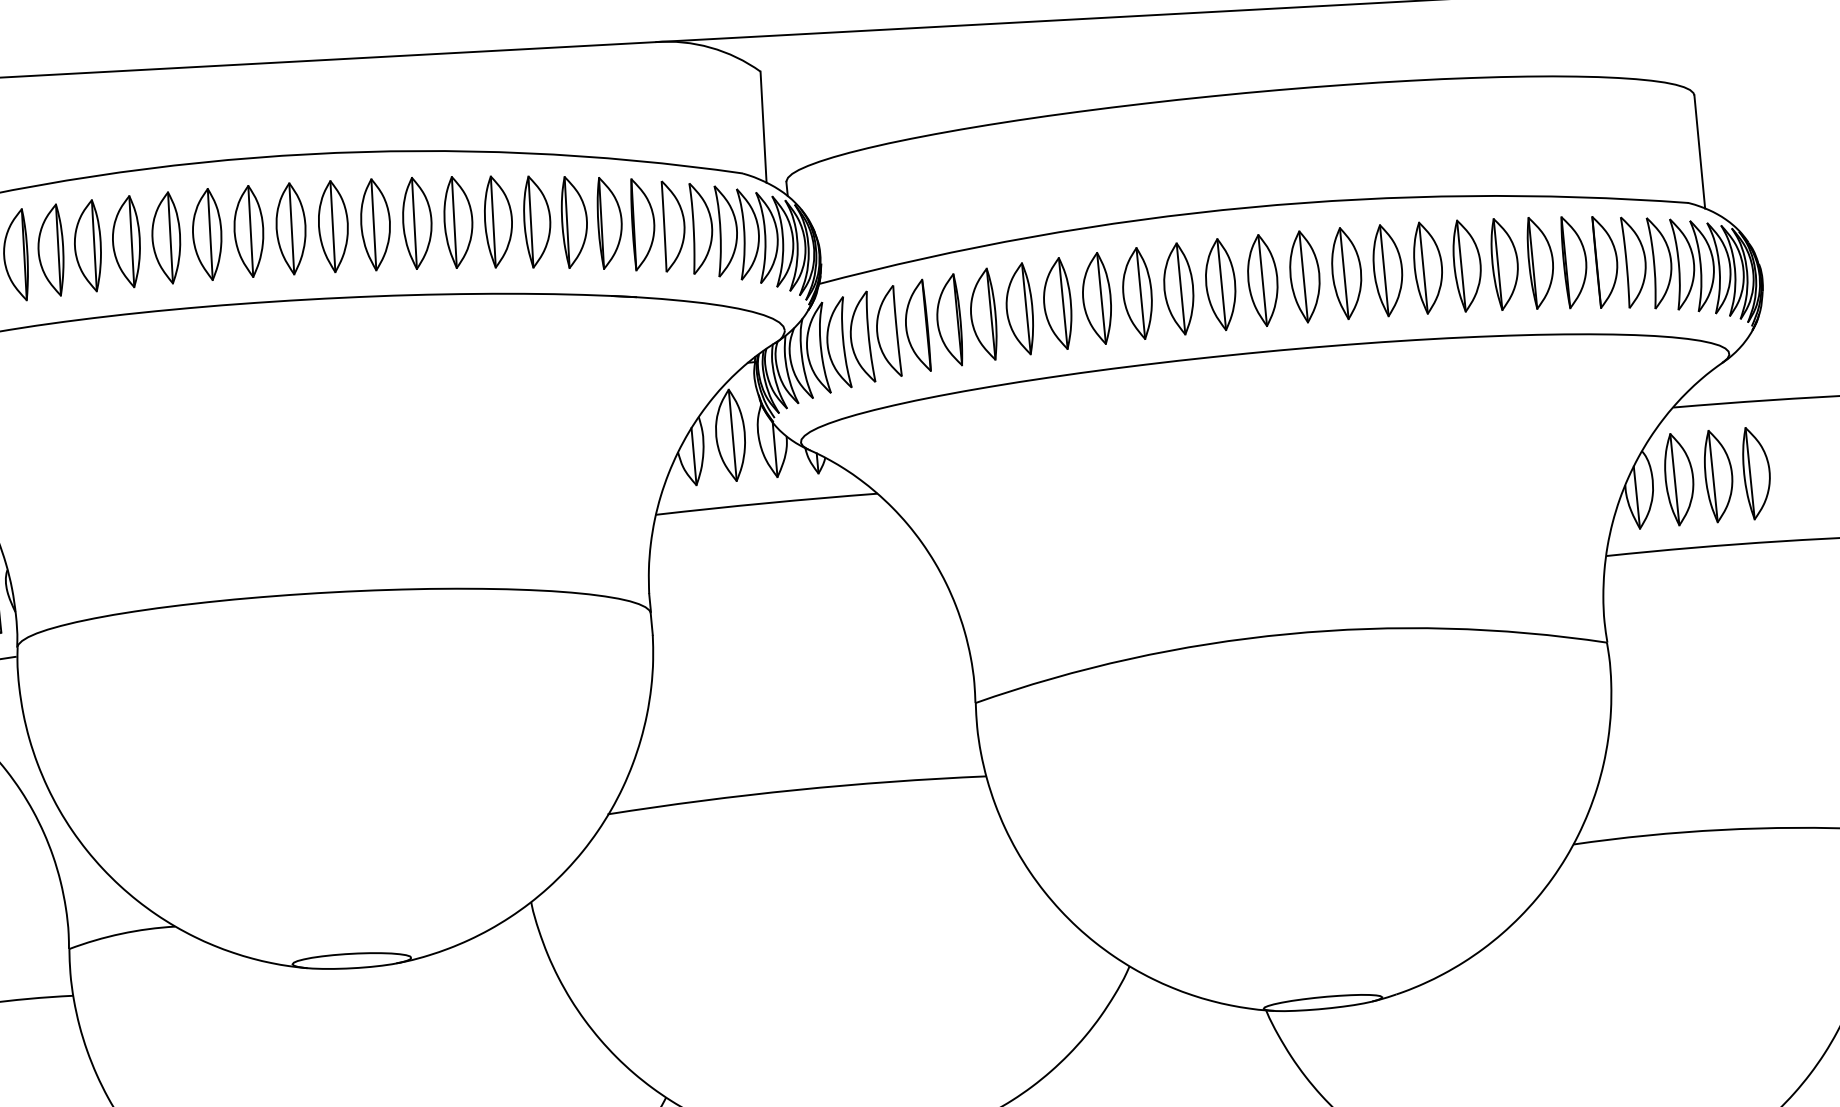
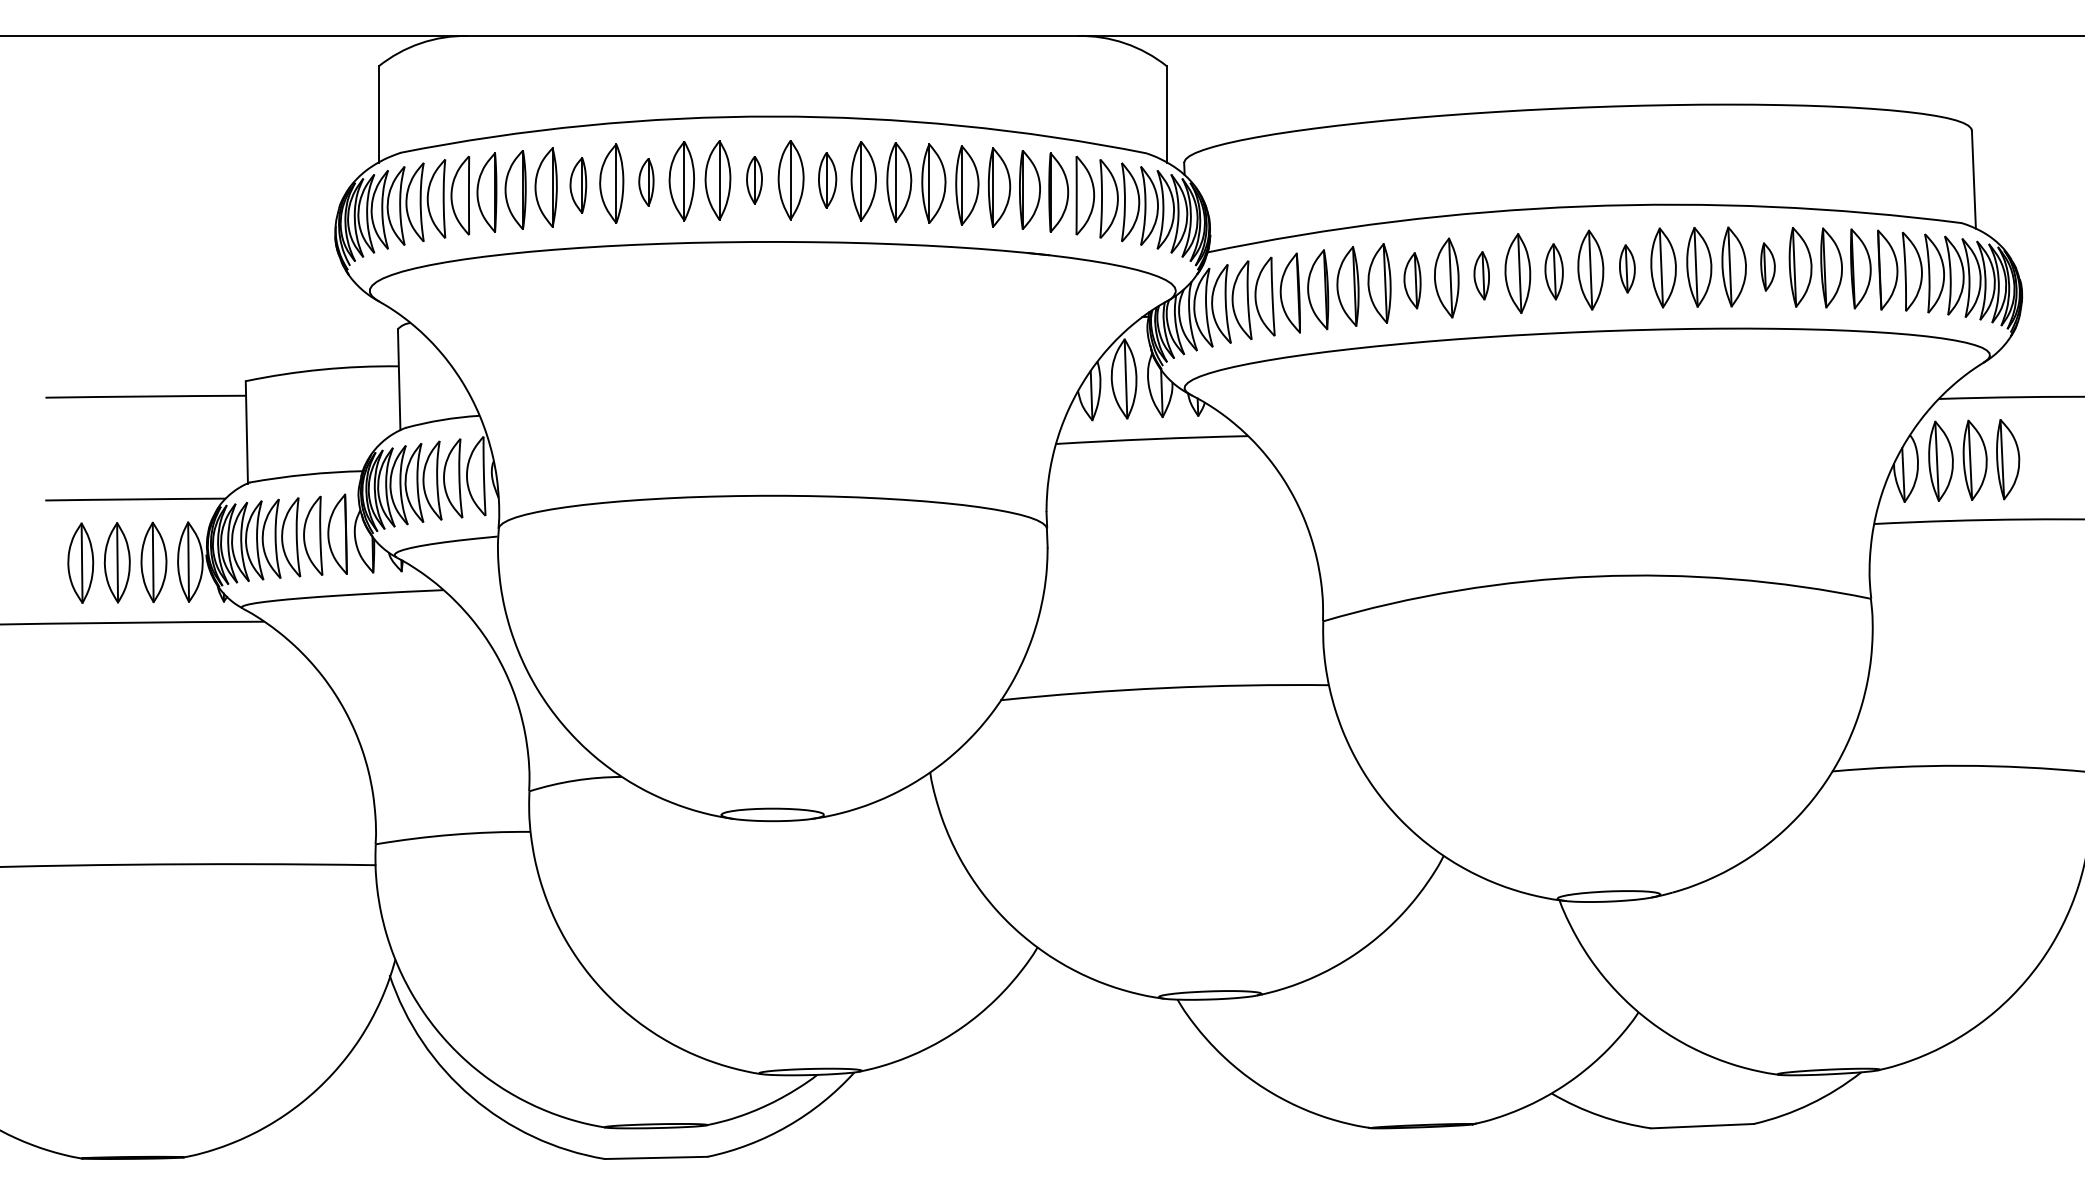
part: (375, 224) -> (827, 180), size x0.7
part: (291, 229) -> (754, 180), size x0.6
part: (166, 238) -> (646, 182), size x0.6
part: (88, 246) -> (578, 185), size x0.7
part: (1466, 265) -> (1767, 266), size x0.6
part: (1305, 276) -> (1627, 268), size x0.6
part: (1219, 284) -> (1553, 271), size x0.7
part: (1136, 293) -> (1481, 275), size x0.6
part: (1057, 303) -> (1412, 280), size x0.7

